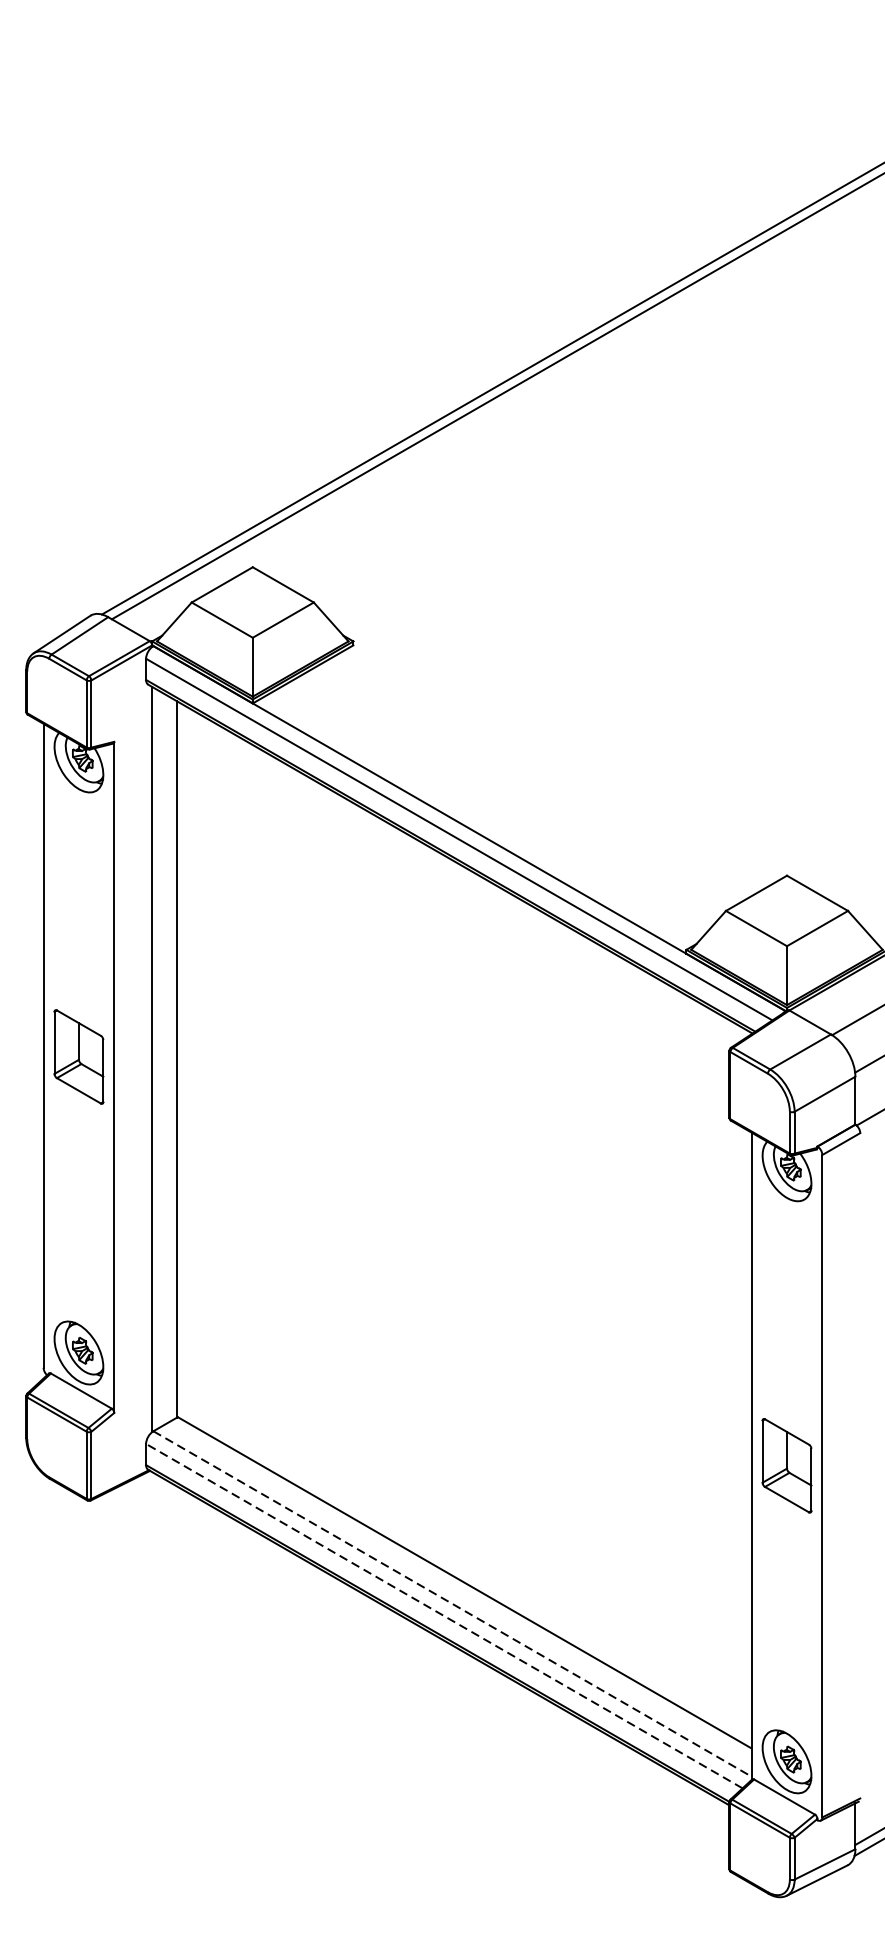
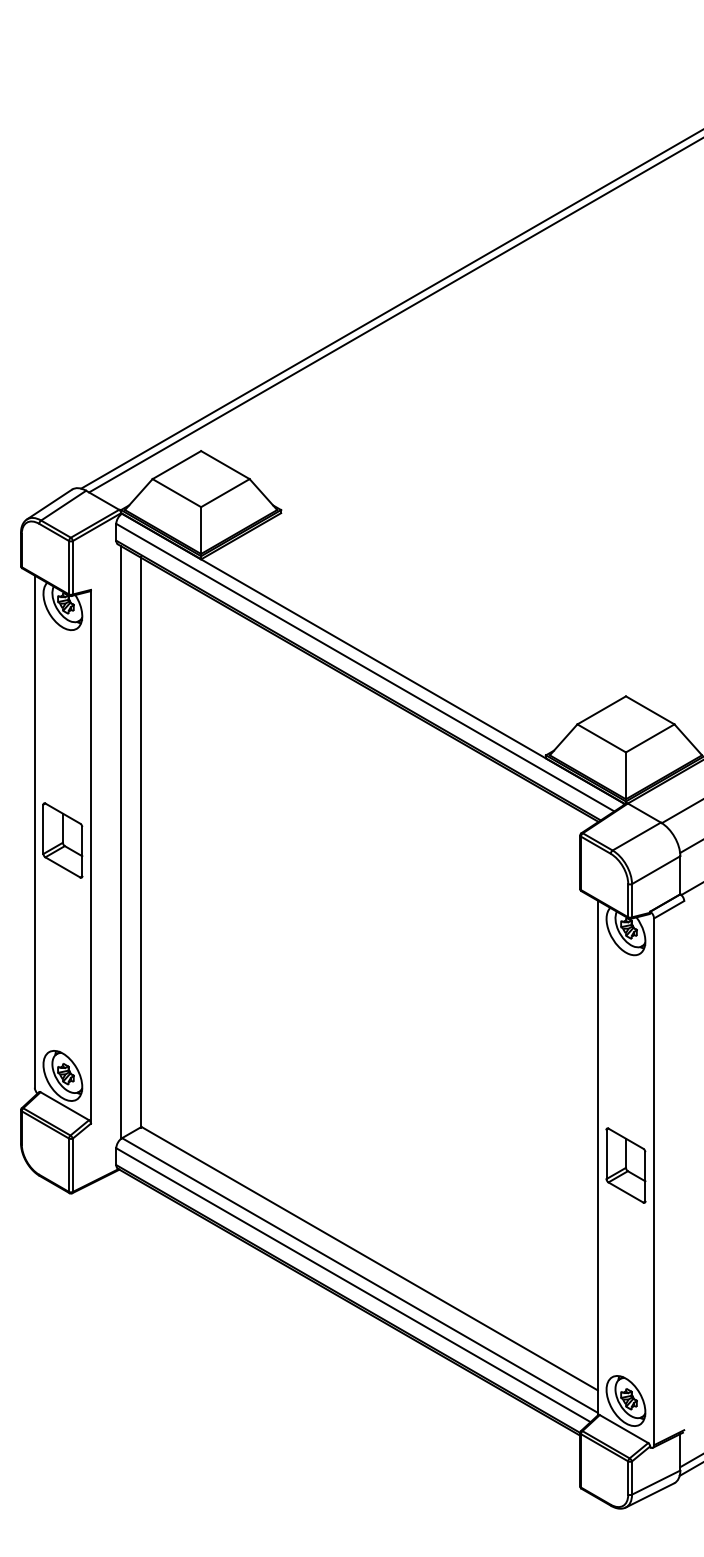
line: (451, 1603) -> (359, 1275), dashed -> solid
line: (444, 1616) -> (353, 1285), dashed -> solid

